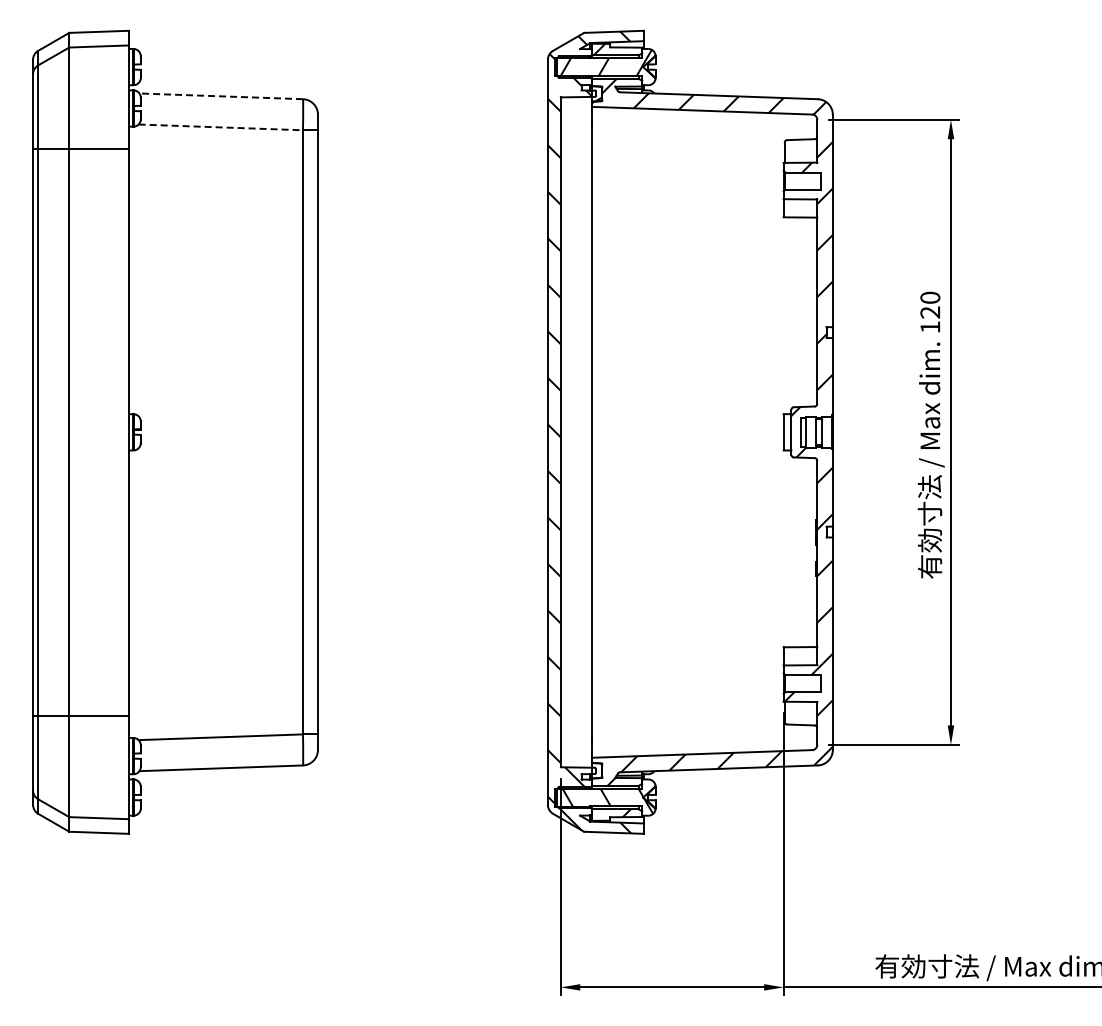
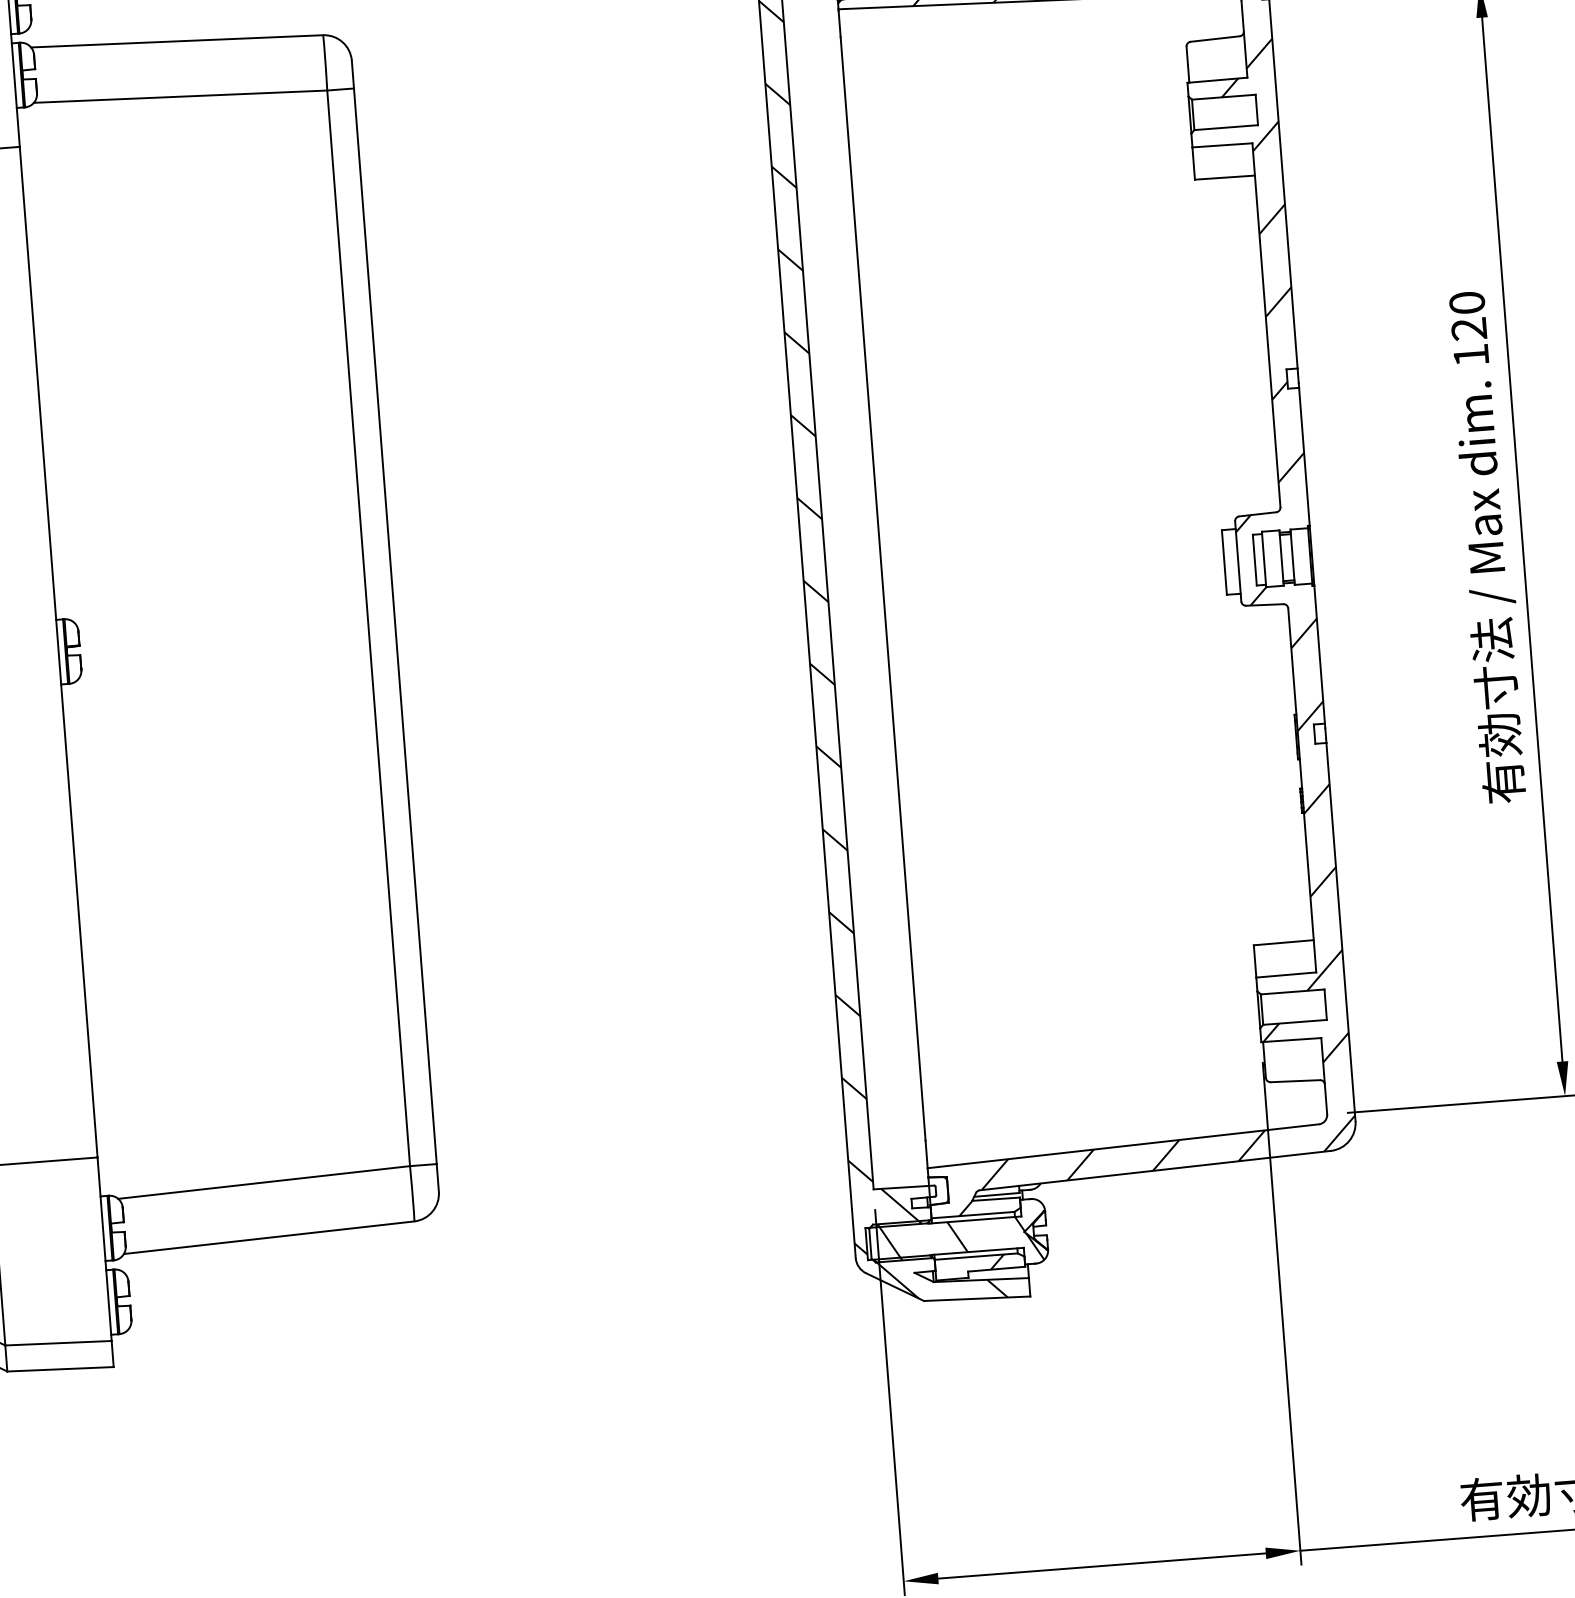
line: (221, 96) -> (177, 41), dashed -> solid
line: (221, 127) -> (181, 96), dashed -> solid

